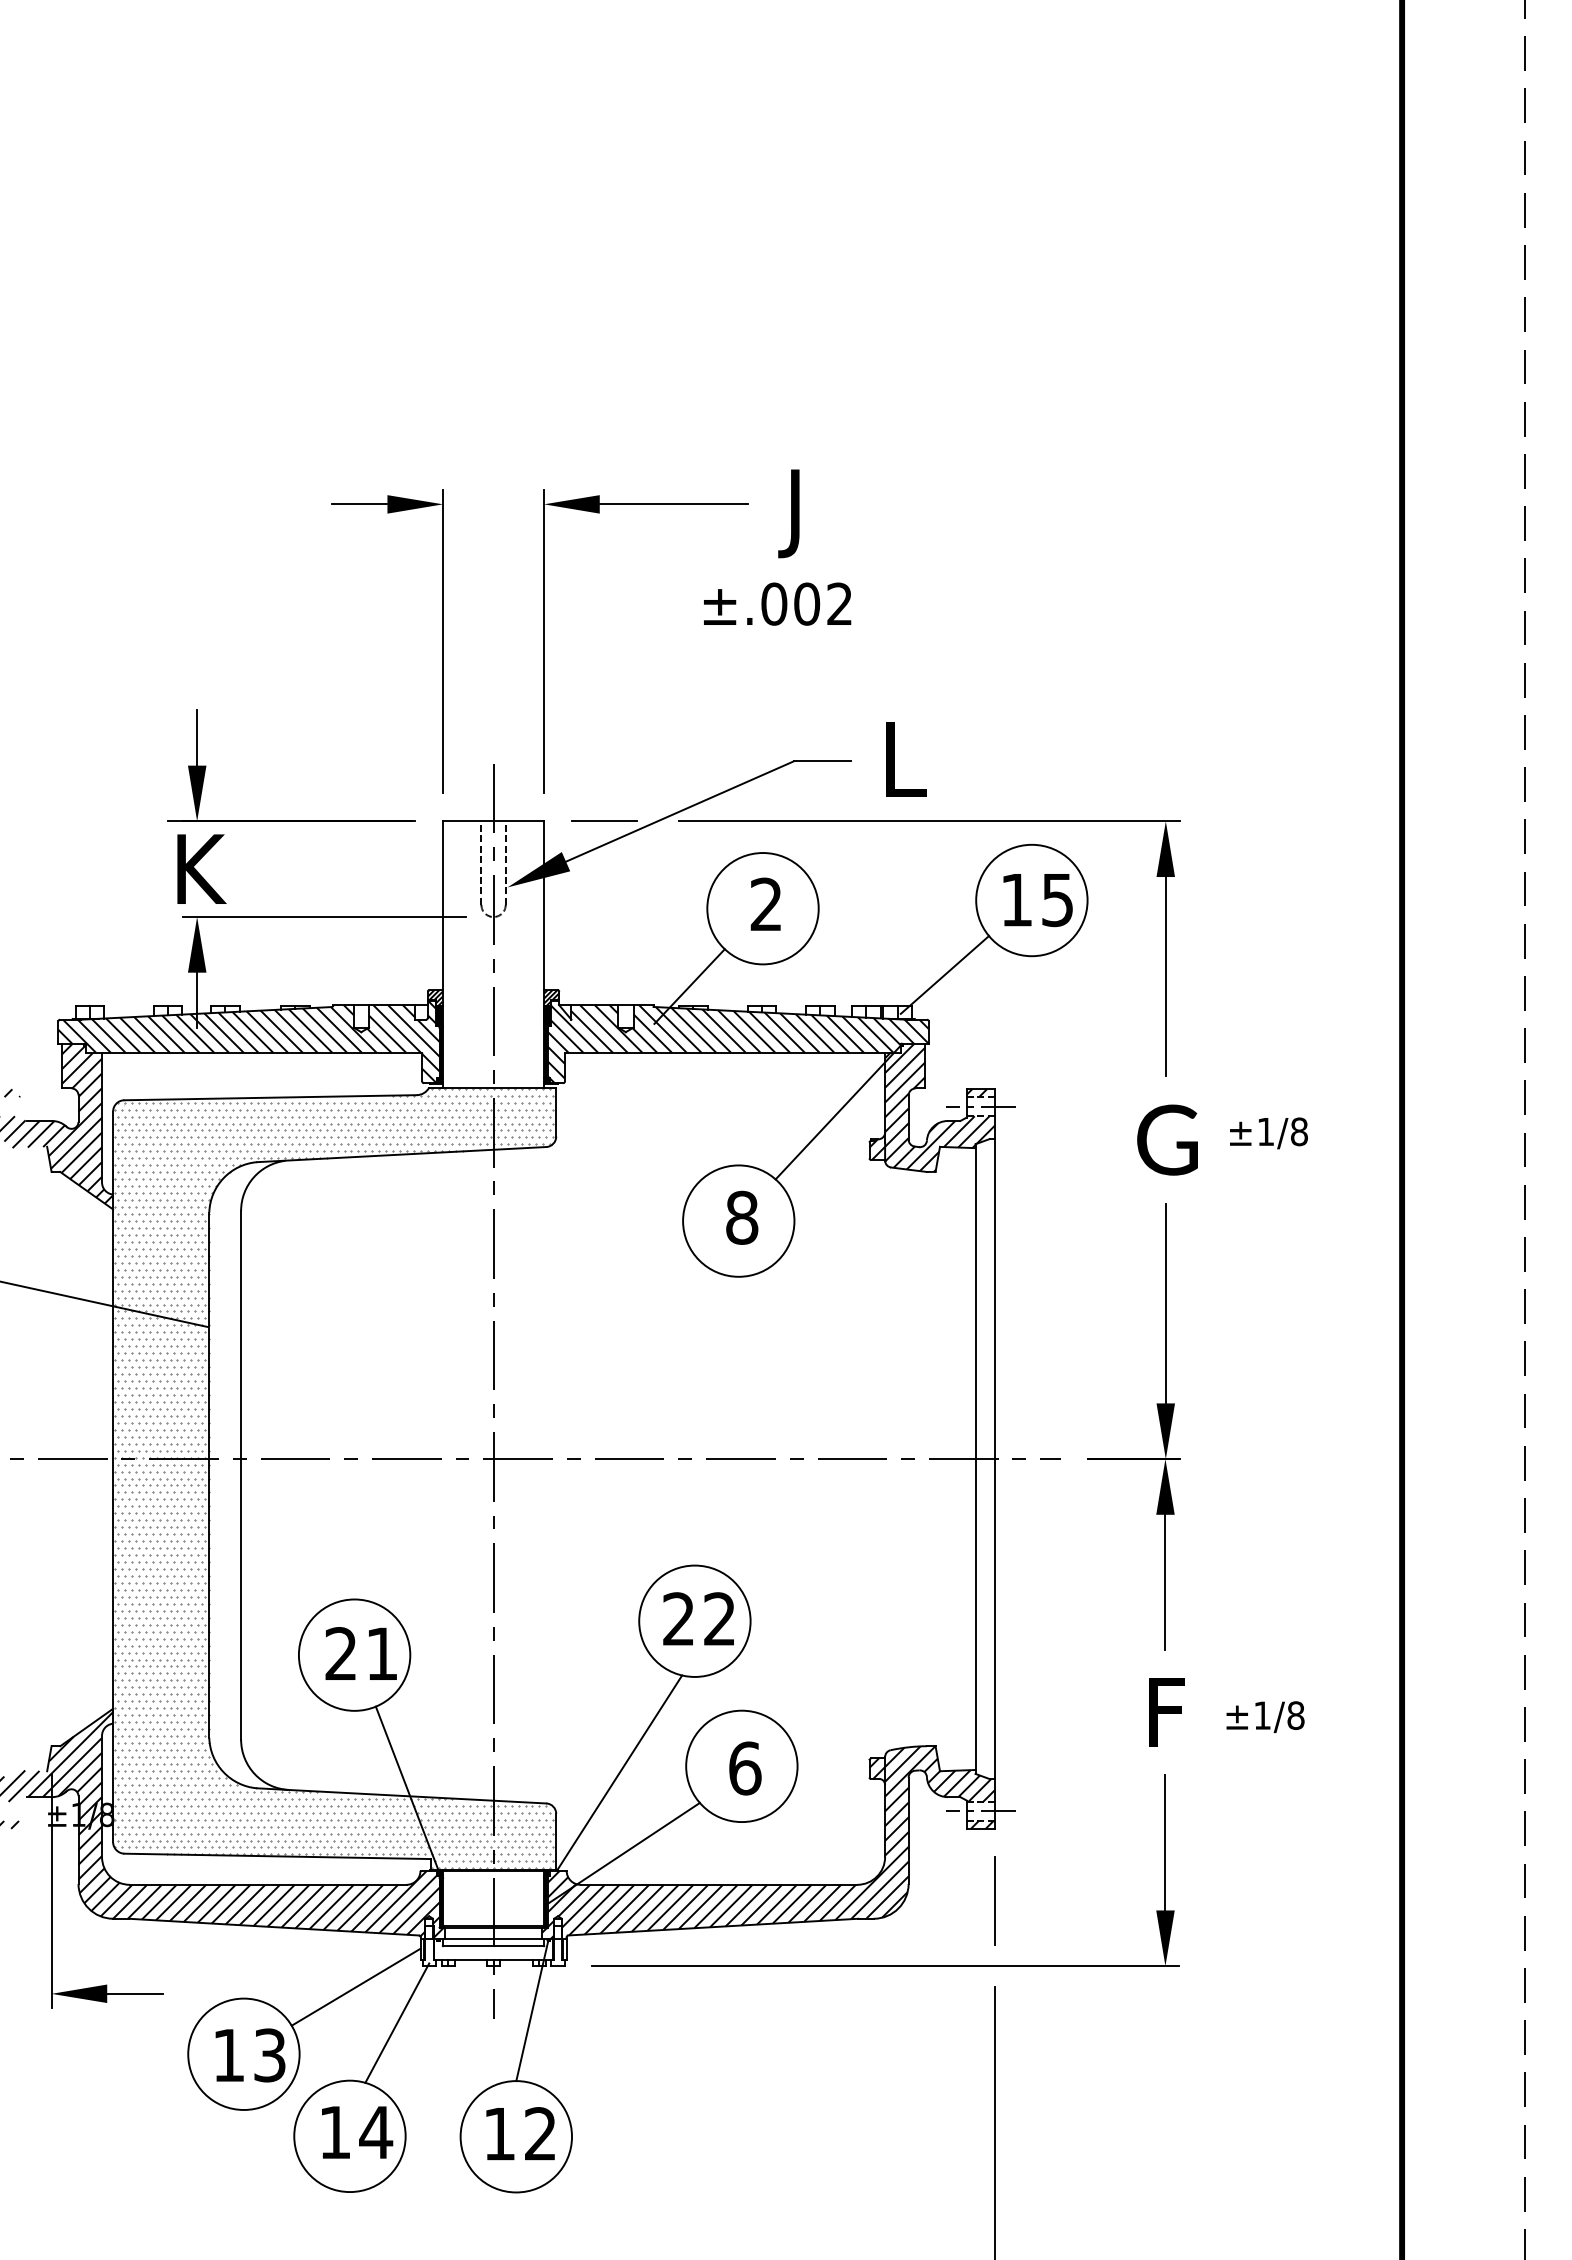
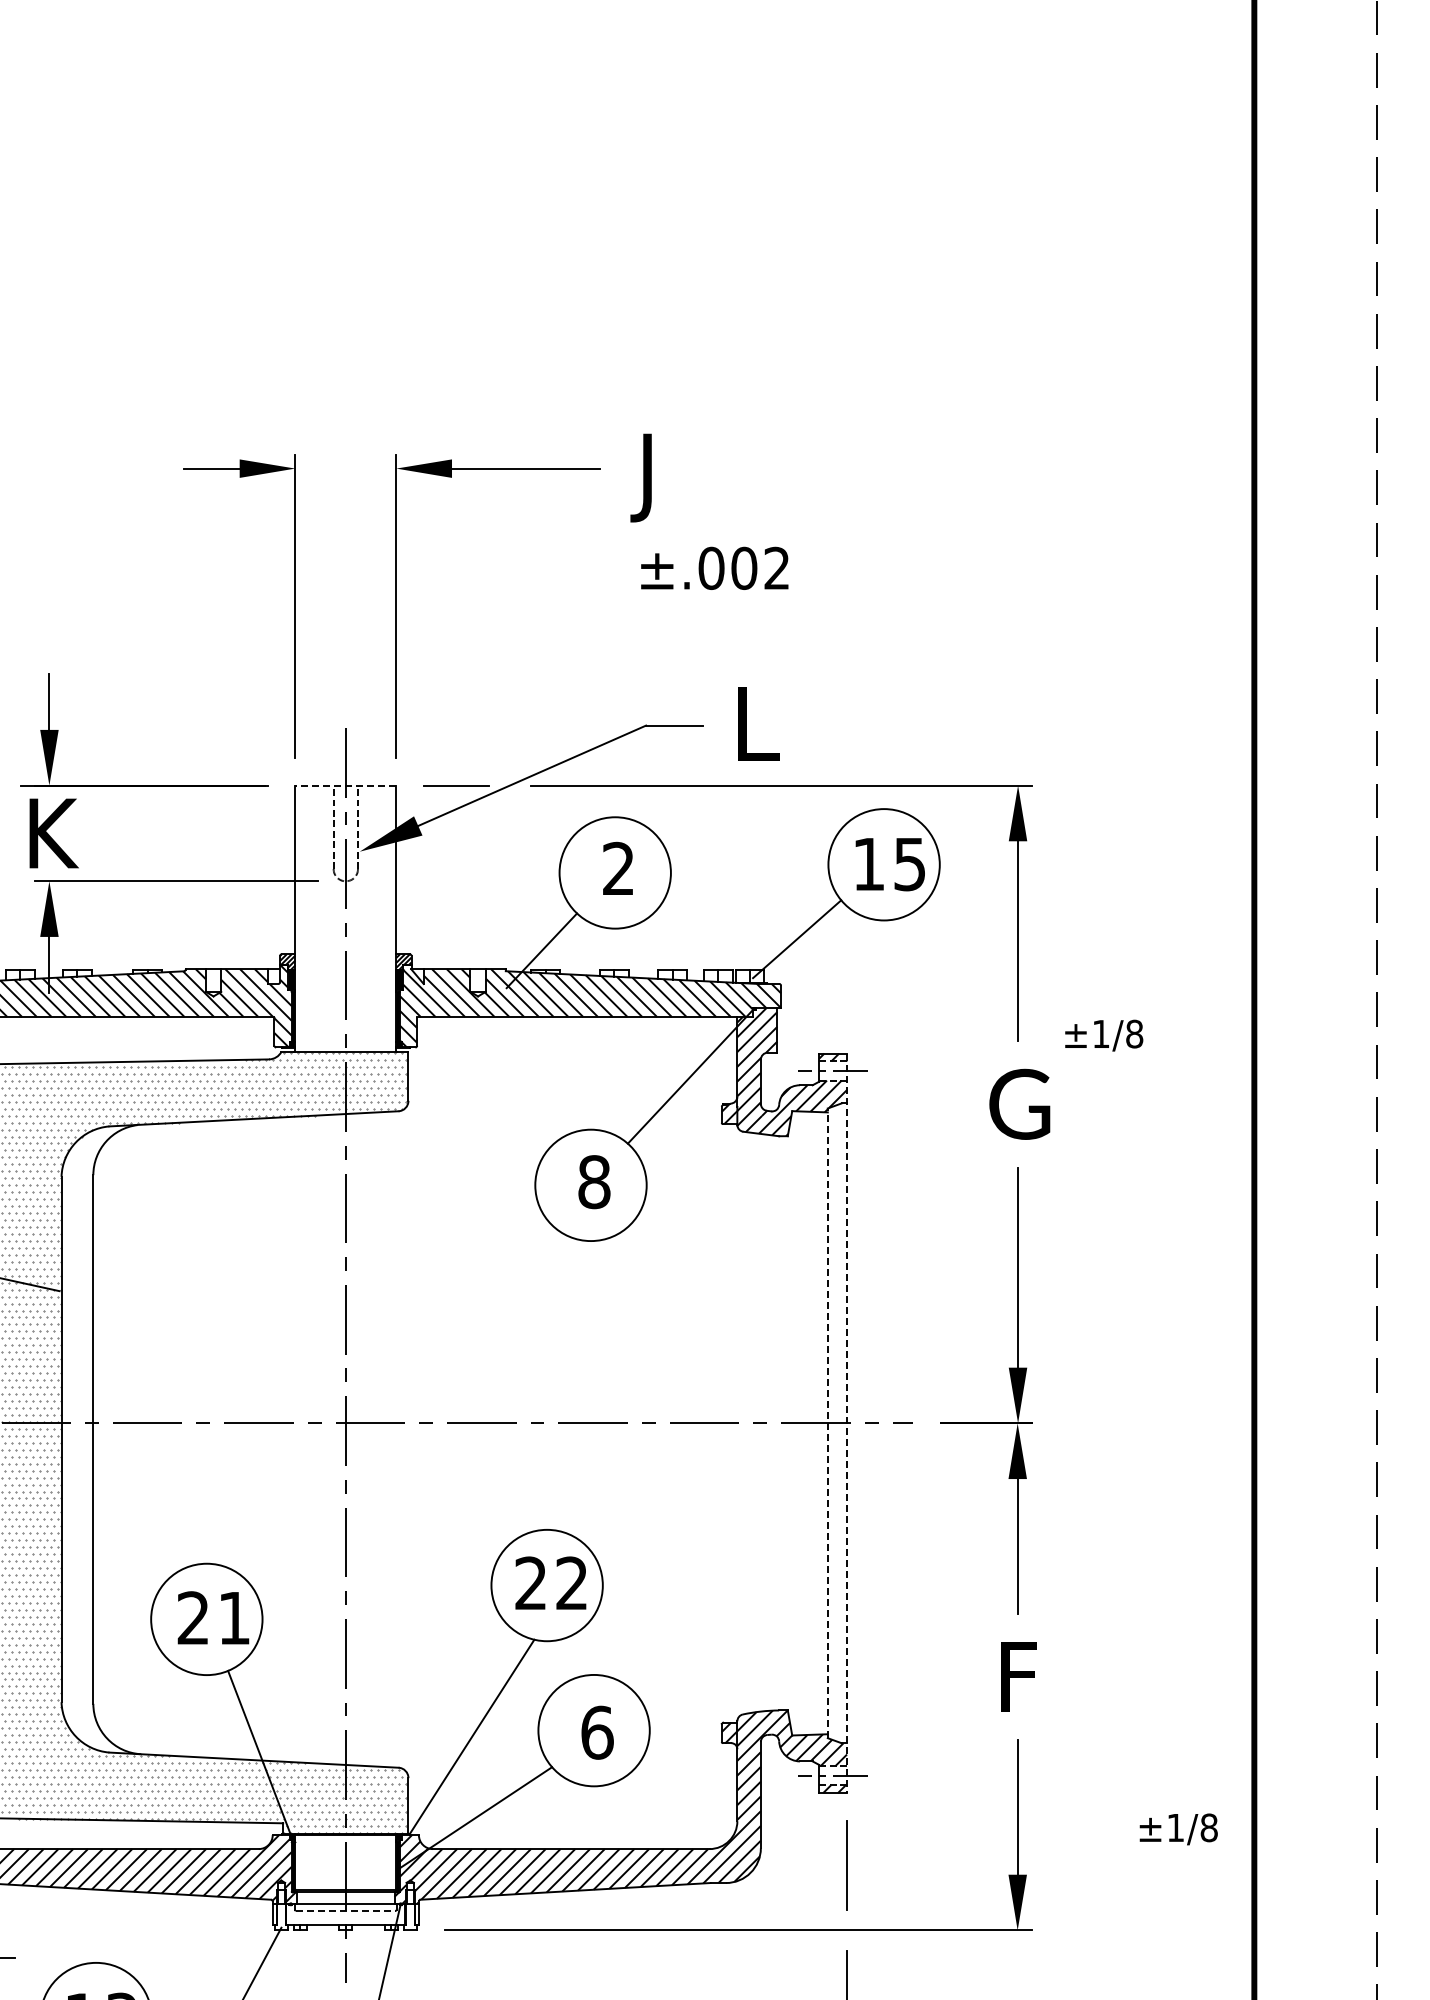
text: (777, 603) -> (714, 567), moved
line: (493, 821) -> (345, 785), solid -> dashed
text: (1268, 1133) -> (1103, 1035), moved
line: (975, 1459) -> (827, 1423), solid -> dashed
line: (994, 1459) -> (846, 1423), solid -> dashed
text: (1265, 1716) -> (1178, 1828), moved
line: (494, 1946) -> (346, 1910), solid -> dashed
line: (355, 1986) -> (207, 1950), removed

